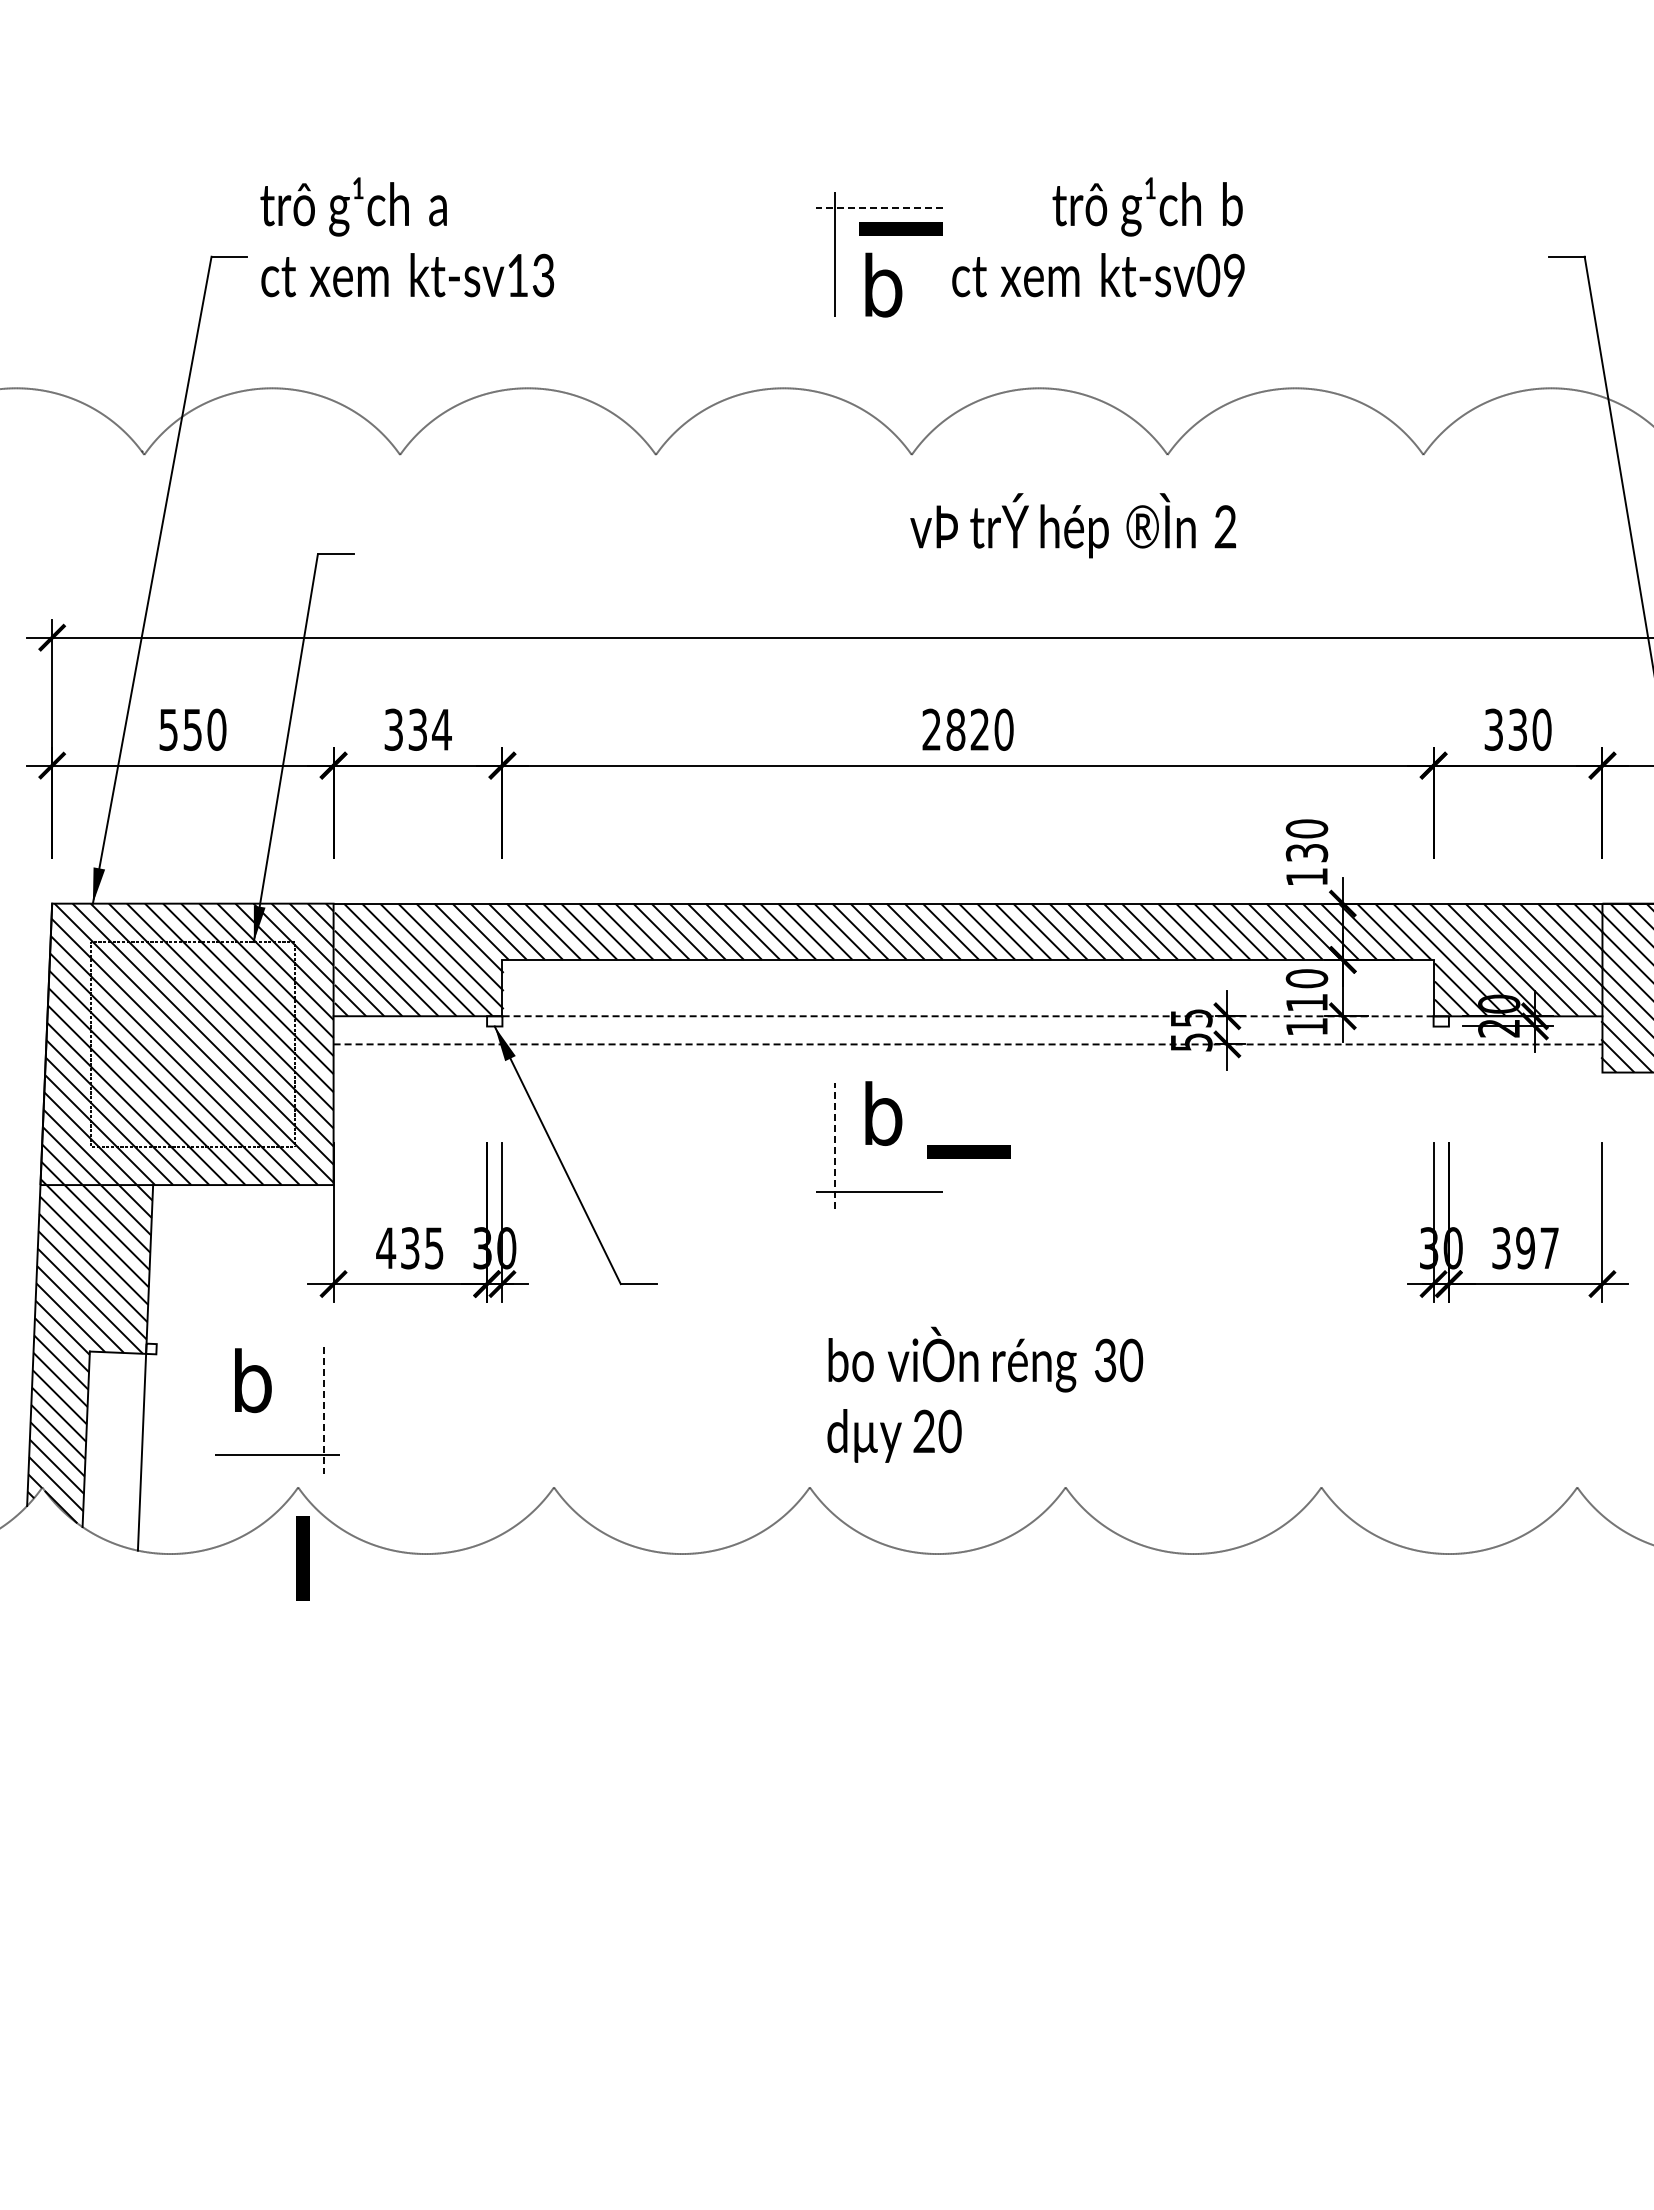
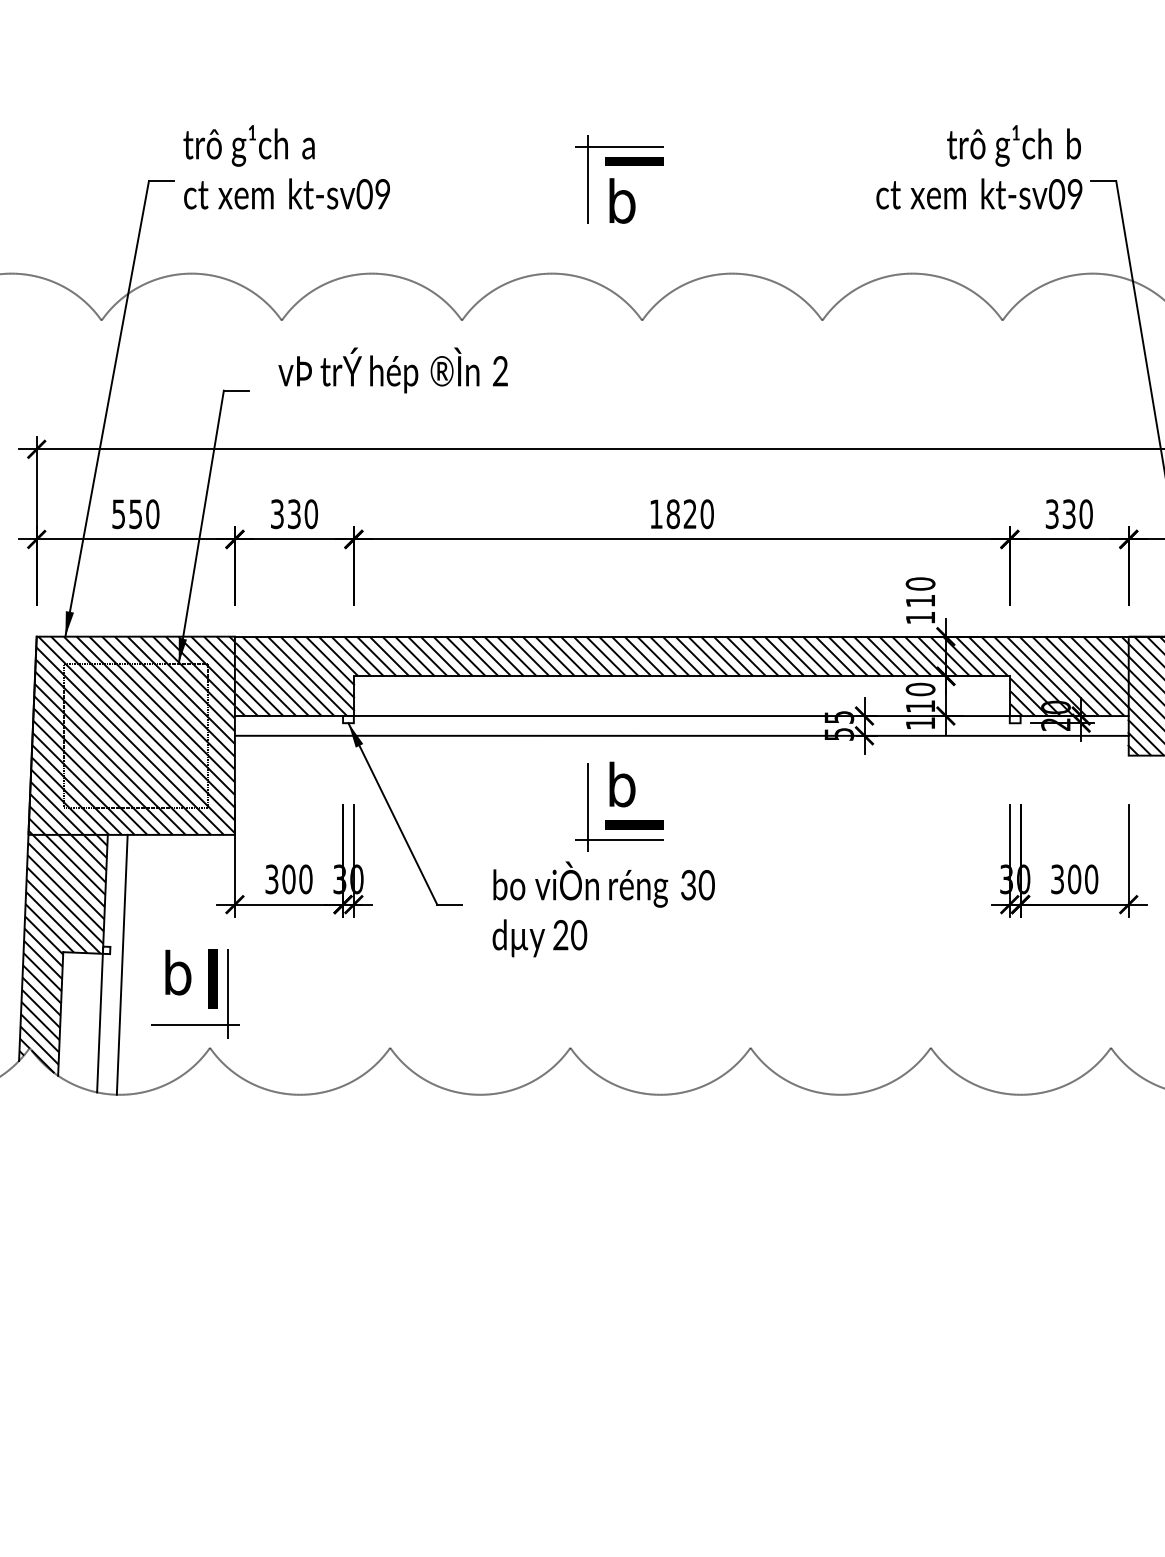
line: (879, 208) -> (619, 147), dashed -> solid
text: (1098, 237) -> (979, 167), moved
text: (530, 275) -> (373, 194), kt-sv13 -> kt-sv09
text: (1072, 525) -> (392, 370), moved
text: (441, 729) -> (310, 513), 334 -> 330
text: (931, 729) -> (656, 513), 2820 -> 1820
text: (1306, 853) -> (920, 601), 130 -> 110
line: (968, 1016) -> (682, 716), dashed -> solid
line: (968, 1044) -> (682, 735), dashed -> solid
line: (835, 1145) -> (588, 807), dashed -> solid
line: (968, 1151) -> (634, 824), moved
text: (409, 1248) -> (288, 879), 435 -> 300
text: (1537, 1248) -> (1082, 879), 397 -> 300
line: (173, 1369) -> (122, 964), added
text: (985, 1394) -> (603, 909), moved
line: (323, 1411) -> (227, 994), dashed -> solid
line: (302, 1558) -> (213, 978), moved

